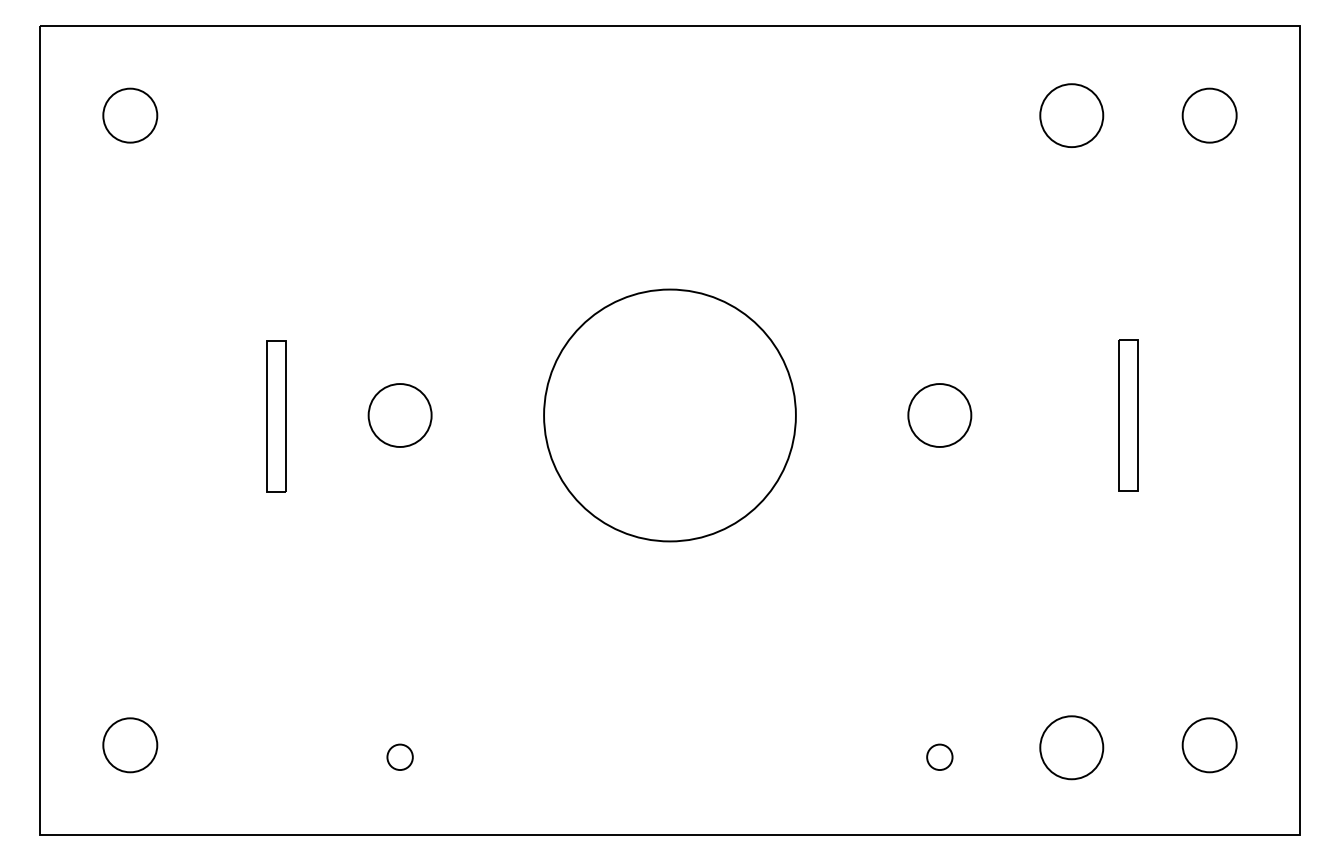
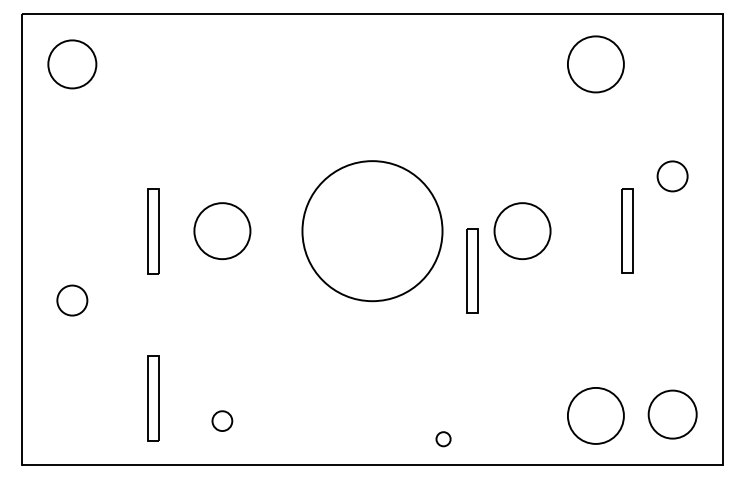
circle: (1070, 114) -> (595, 63), size x1.6
circle: (130, 115) -> (72, 64), size x1.6
circle: (1209, 115) -> (672, 176), moved
circle: (398, 414) -> (221, 230), size x1.6
circle: (939, 414) -> (522, 230), size x1.6
part: (849, 486) -> (472, 270), added
part: (276, 716) -> (153, 398), added
circle: (130, 745) -> (72, 300), moved
circle: (1209, 745) -> (672, 414), size x1.6
circle: (1070, 746) -> (595, 415), size x1.6
circle: (400, 757) -> (222, 421), size x1.4
circle: (939, 757) -> (443, 439), moved

